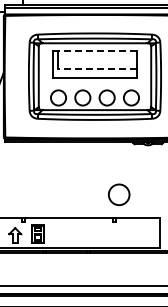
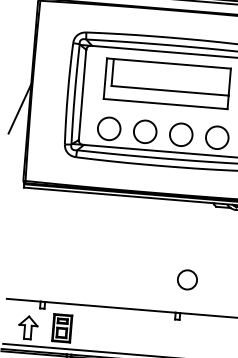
line: (96, 50) -> (171, 63), dashed -> solid
line: (96, 69) -> (168, 91), dashed -> solid
circle: (119, 194) -> (187, 279), size x0.62

